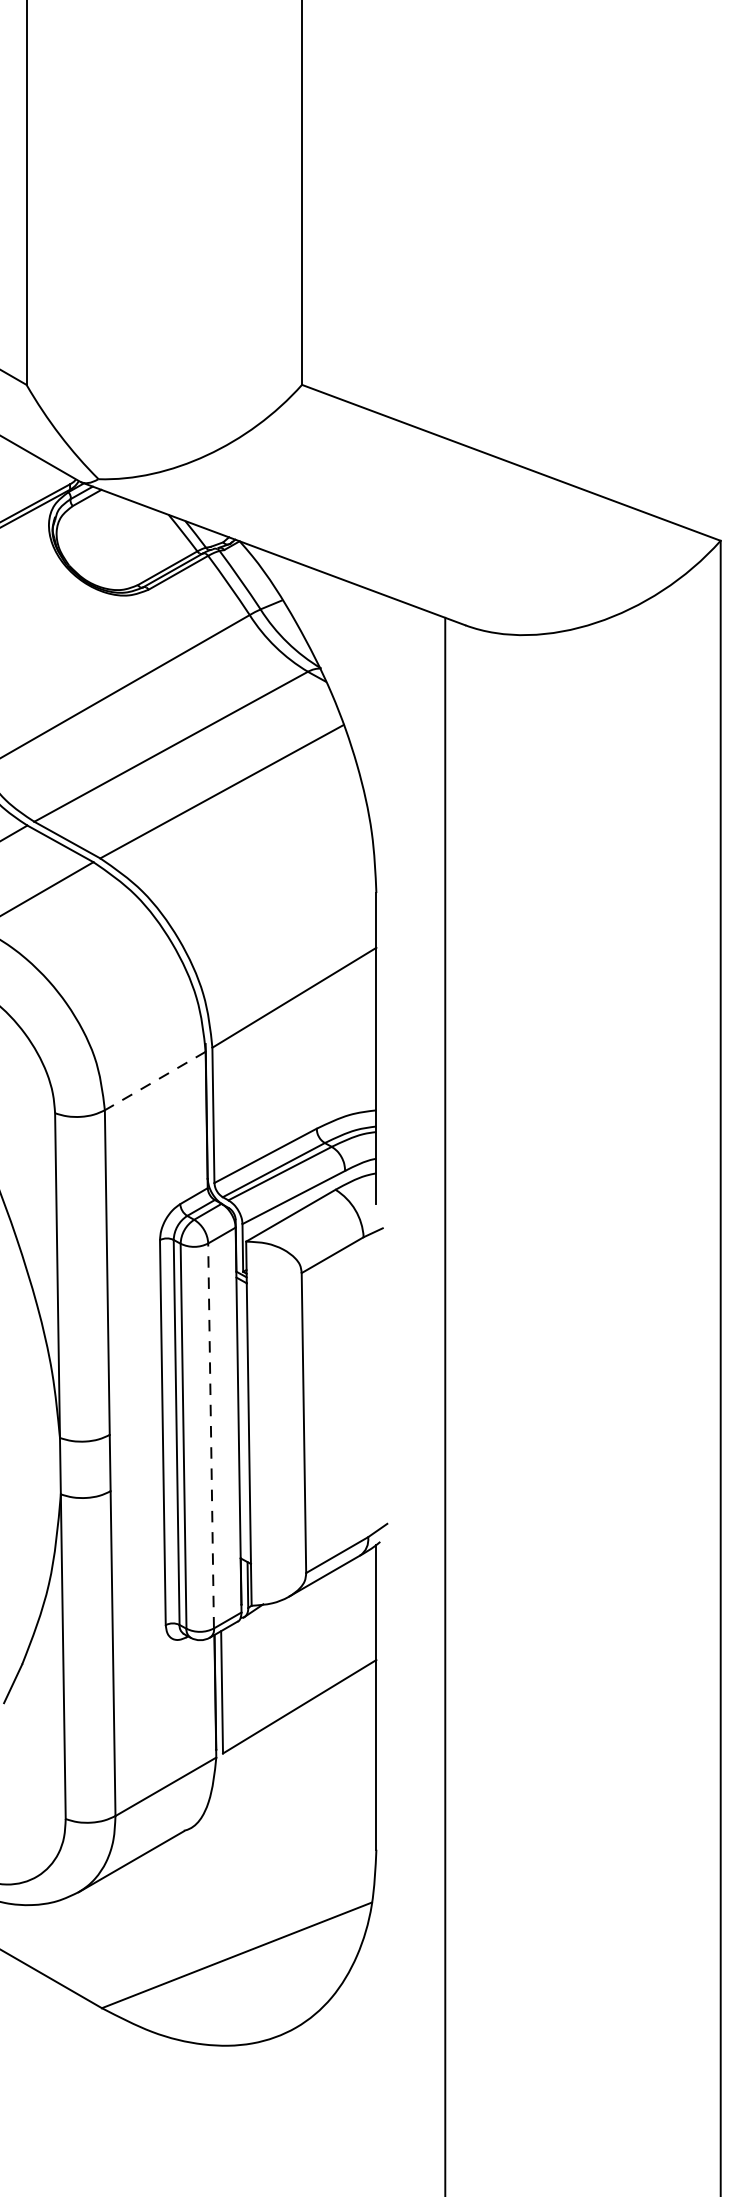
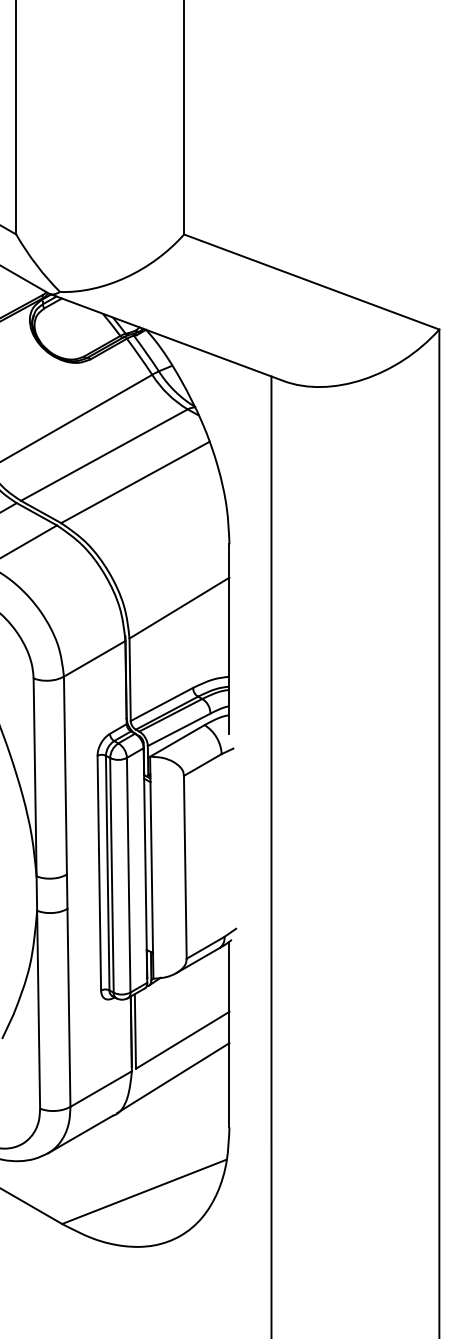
line: (154, 1080) -> (94, 658), dashed -> solid
line: (210, 1434) -> (128, 874), dashed -> solid
line: (284, 1769) -> (173, 1078), added

